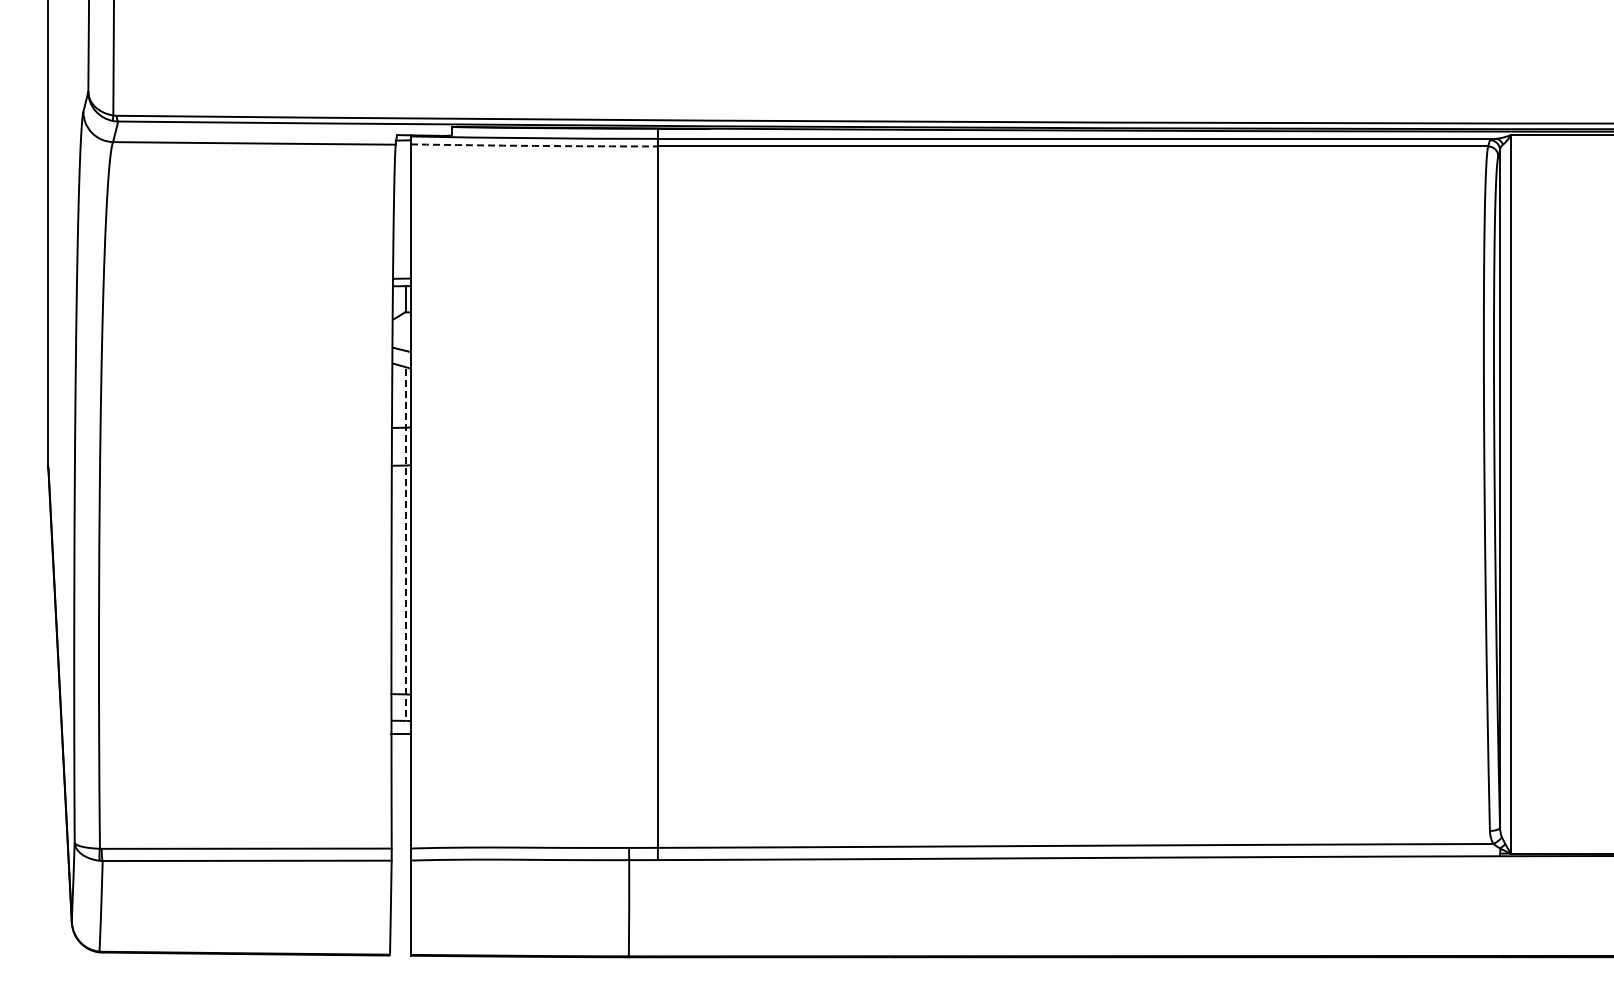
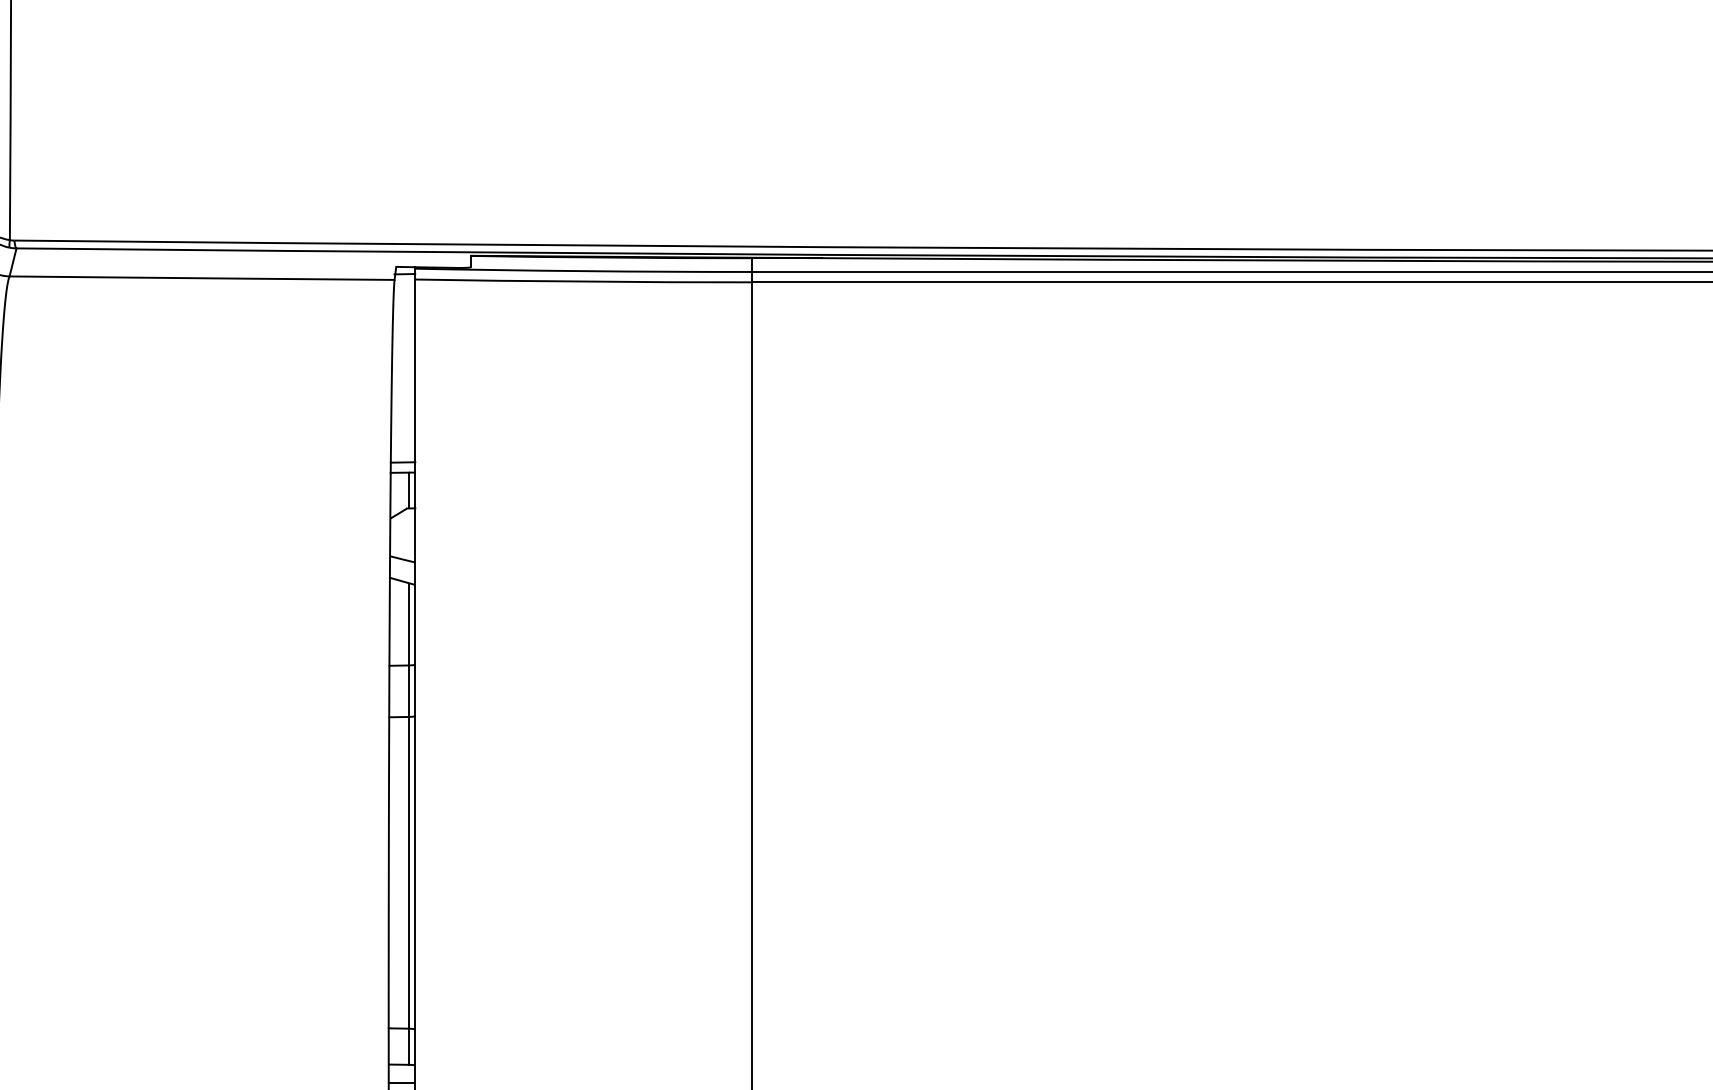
arc: (534, 145) -> (583, 281), dashed -> solid
line: (406, 545) -> (409, 825), dashed -> solid

